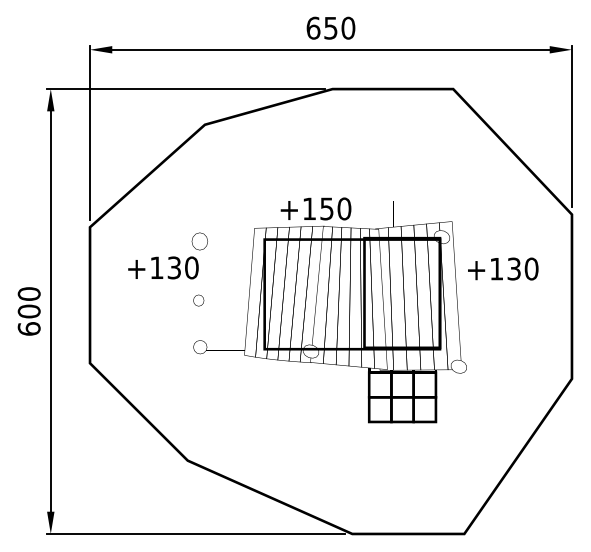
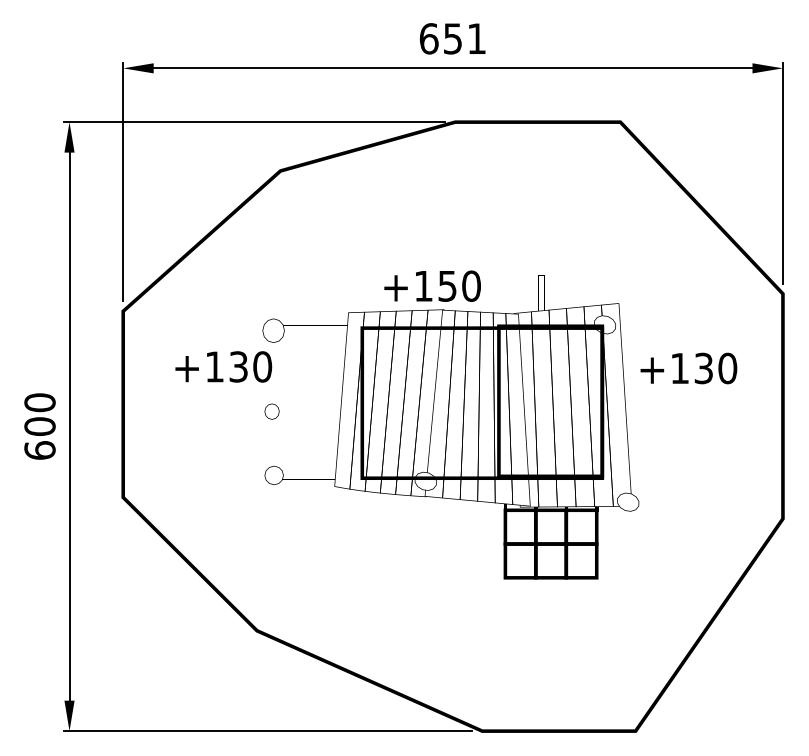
text: (348, 27) -> (477, 37), 650 -> 651

